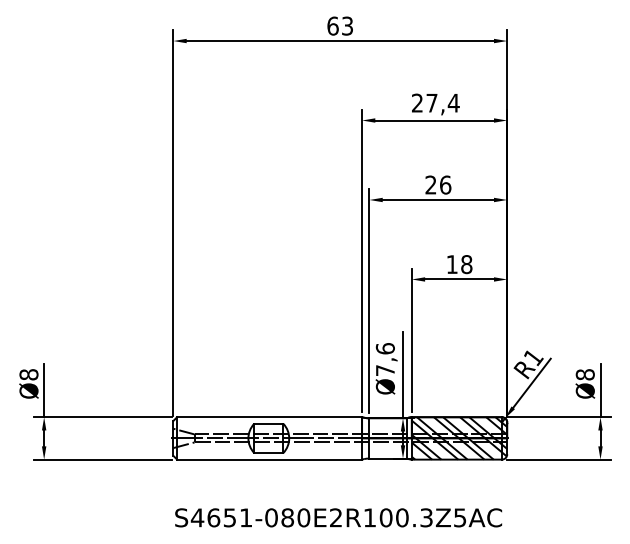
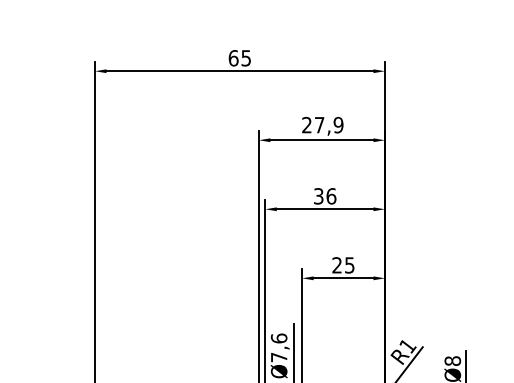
text: (347, 25) -> (246, 57), 63 -> 65
text: (453, 102) -> (338, 124), 27,4 -> 27,9
text: (430, 184) -> (318, 195), 26 -> 36
text: (459, 264) -> (343, 265), 18 -> 25

